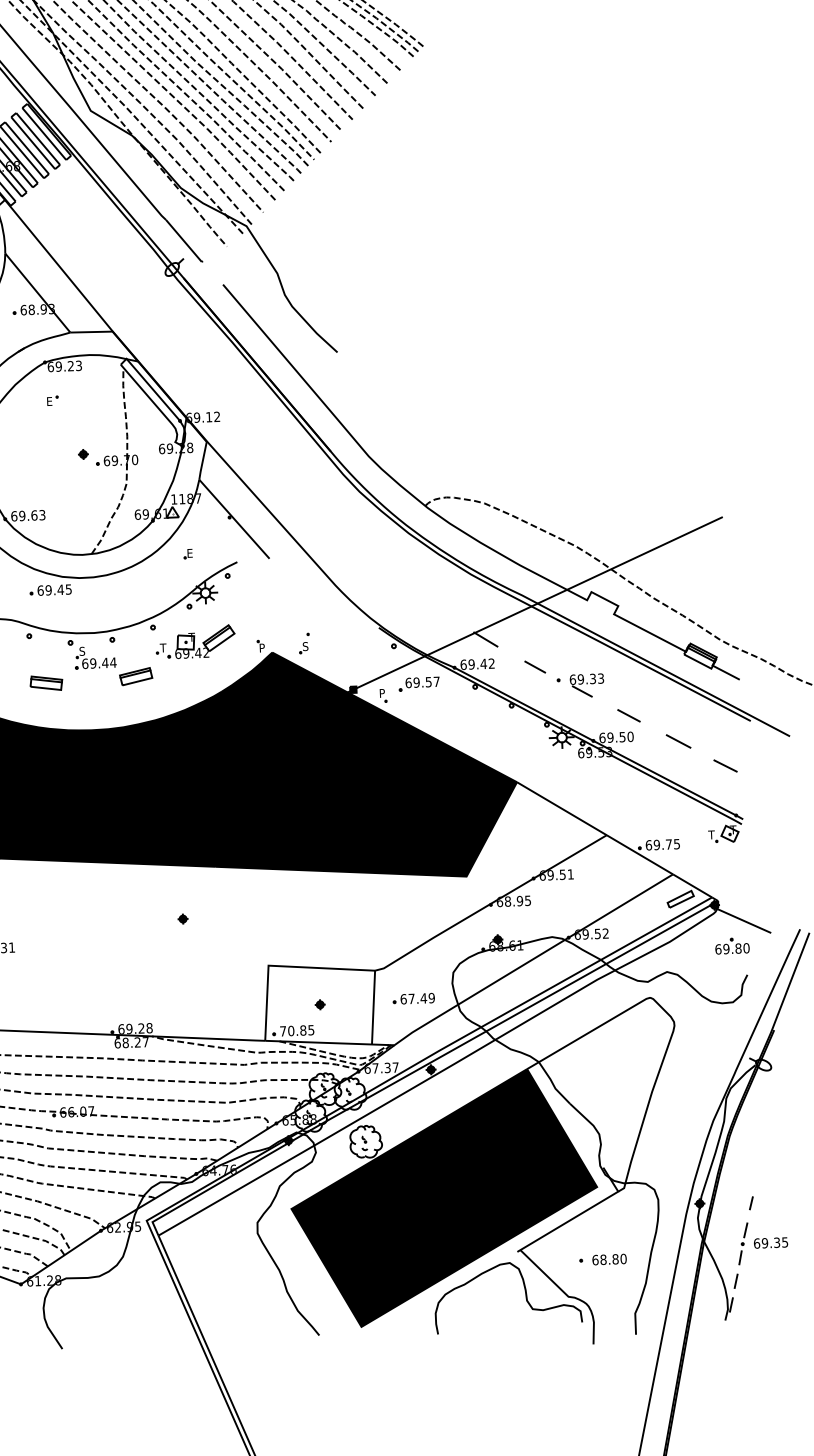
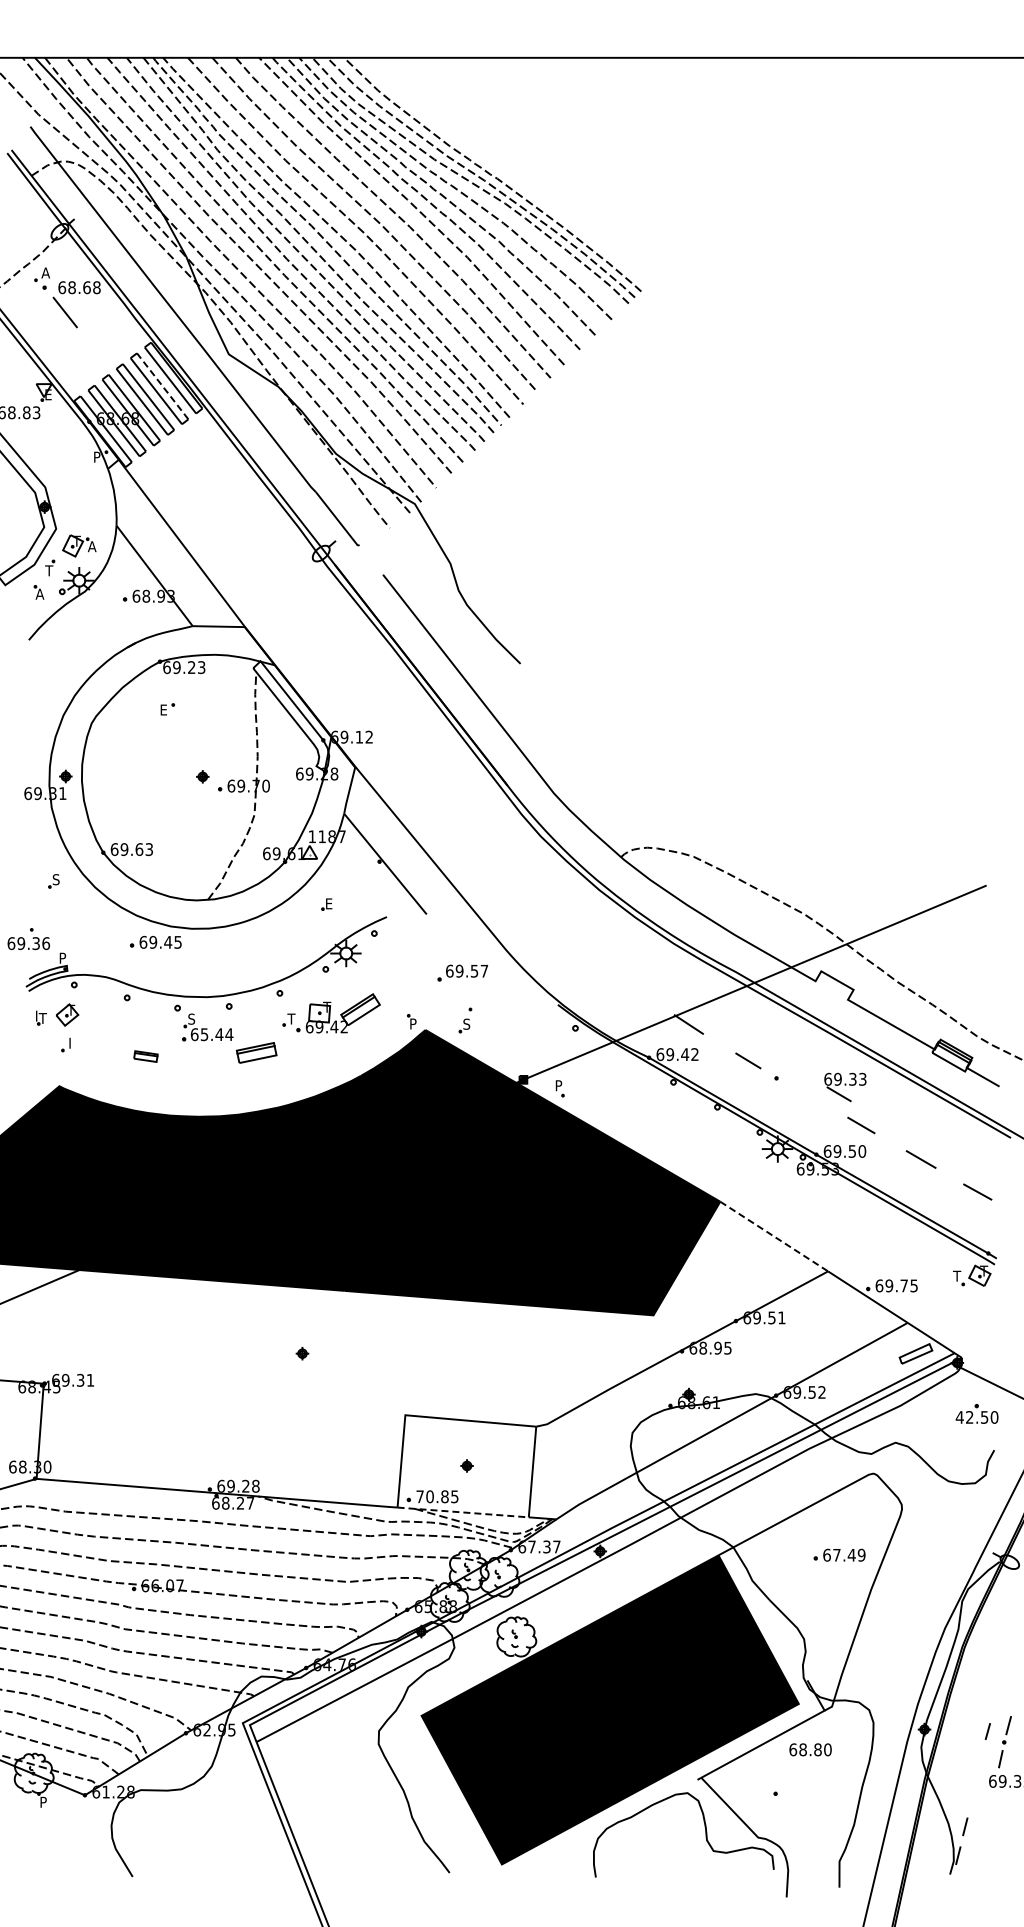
line: (38, 139) -> (162, 386), solid -> dashed
text: (93, 663) -> (204, 1034), 69.44 -> 65.44
part: (46, 683) -> (145, 1056), size x0.6
part: (419, 683) -> (462, 972), moved
part: (587, 685) -> (845, 1087), moved
line: (562, 808) -> (774, 1236), solid -> dashed
text: (727, 949) -> (971, 1417), 69.80 -> 42.50
part: (413, 998) -> (839, 1554), moved
line: (318, 1042) -> (463, 1512), solid -> dashed
part: (742, 1244) -> (1004, 1742), moved
text: (609, 1259) -> (810, 1749), moved

